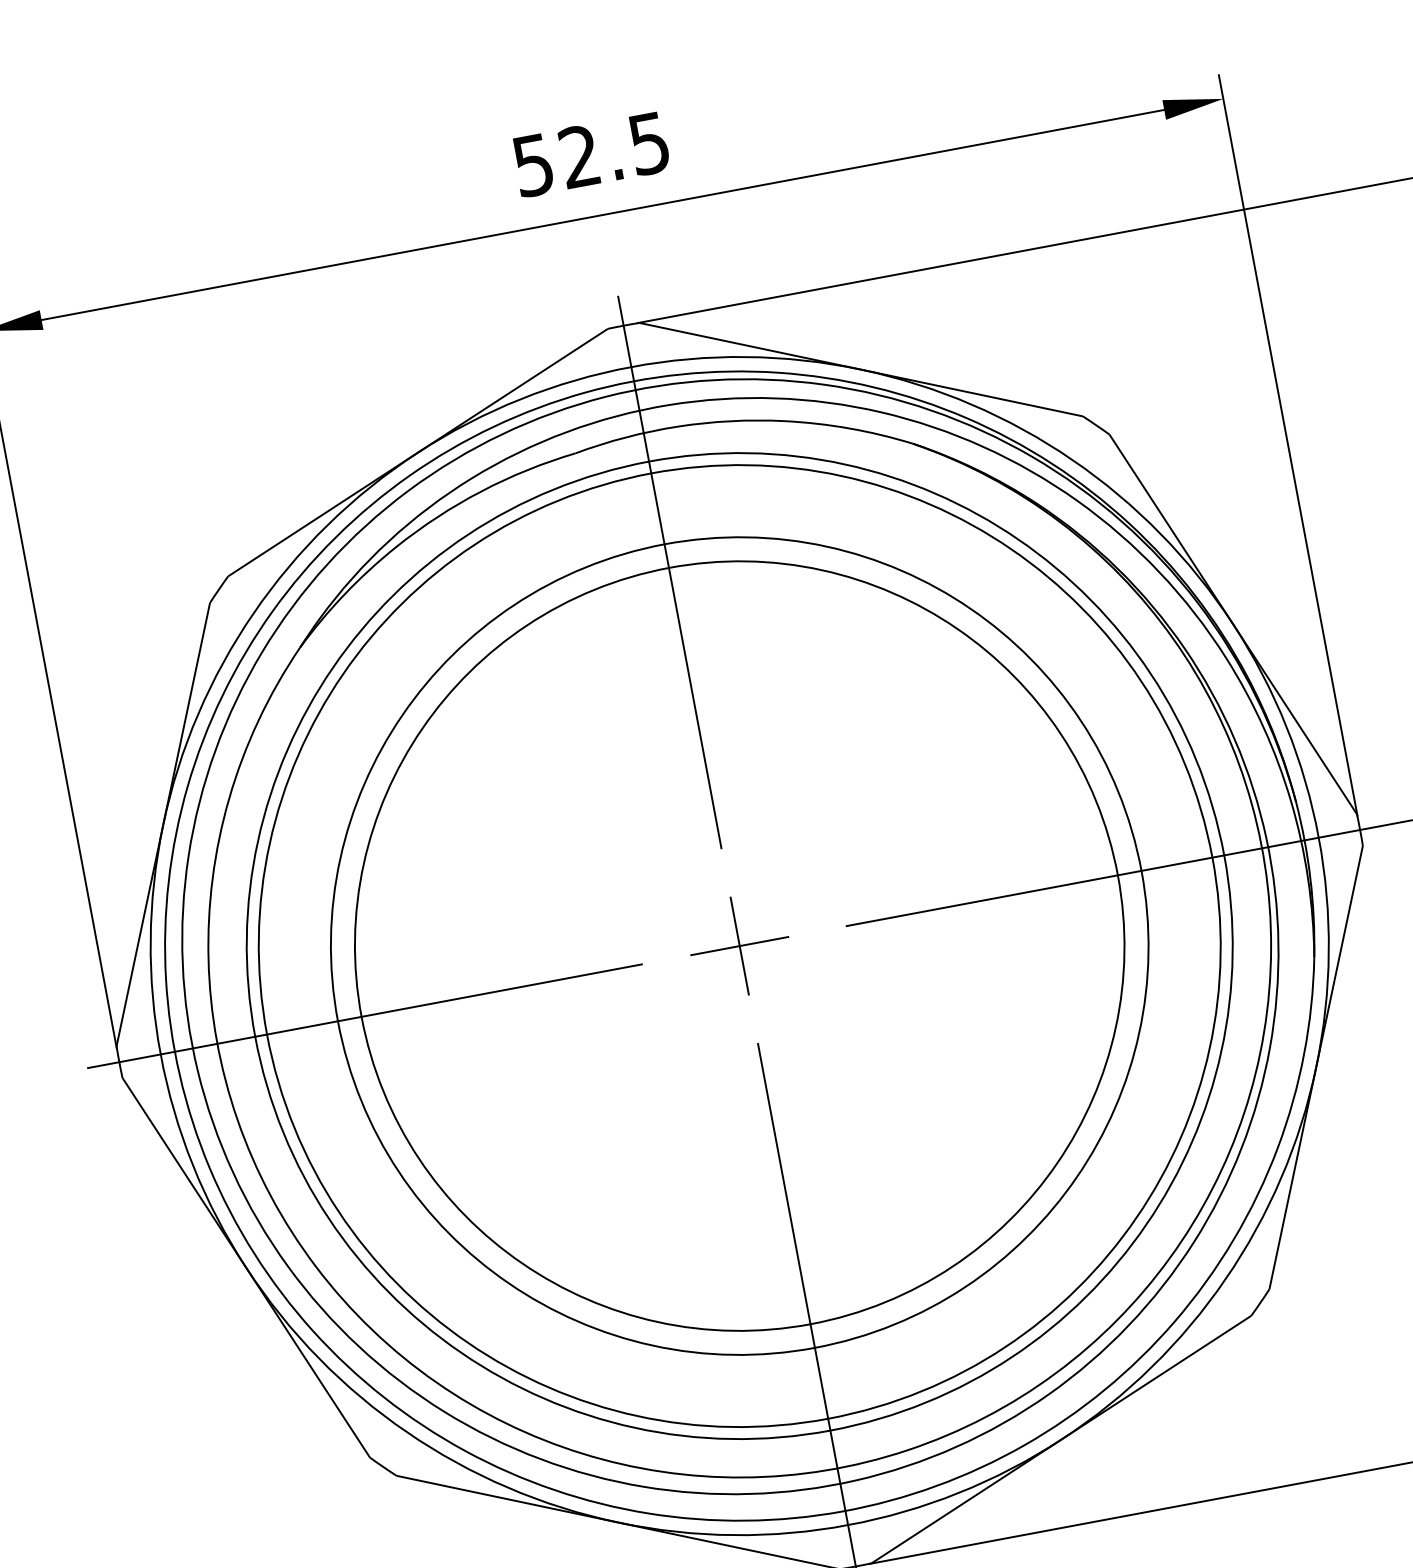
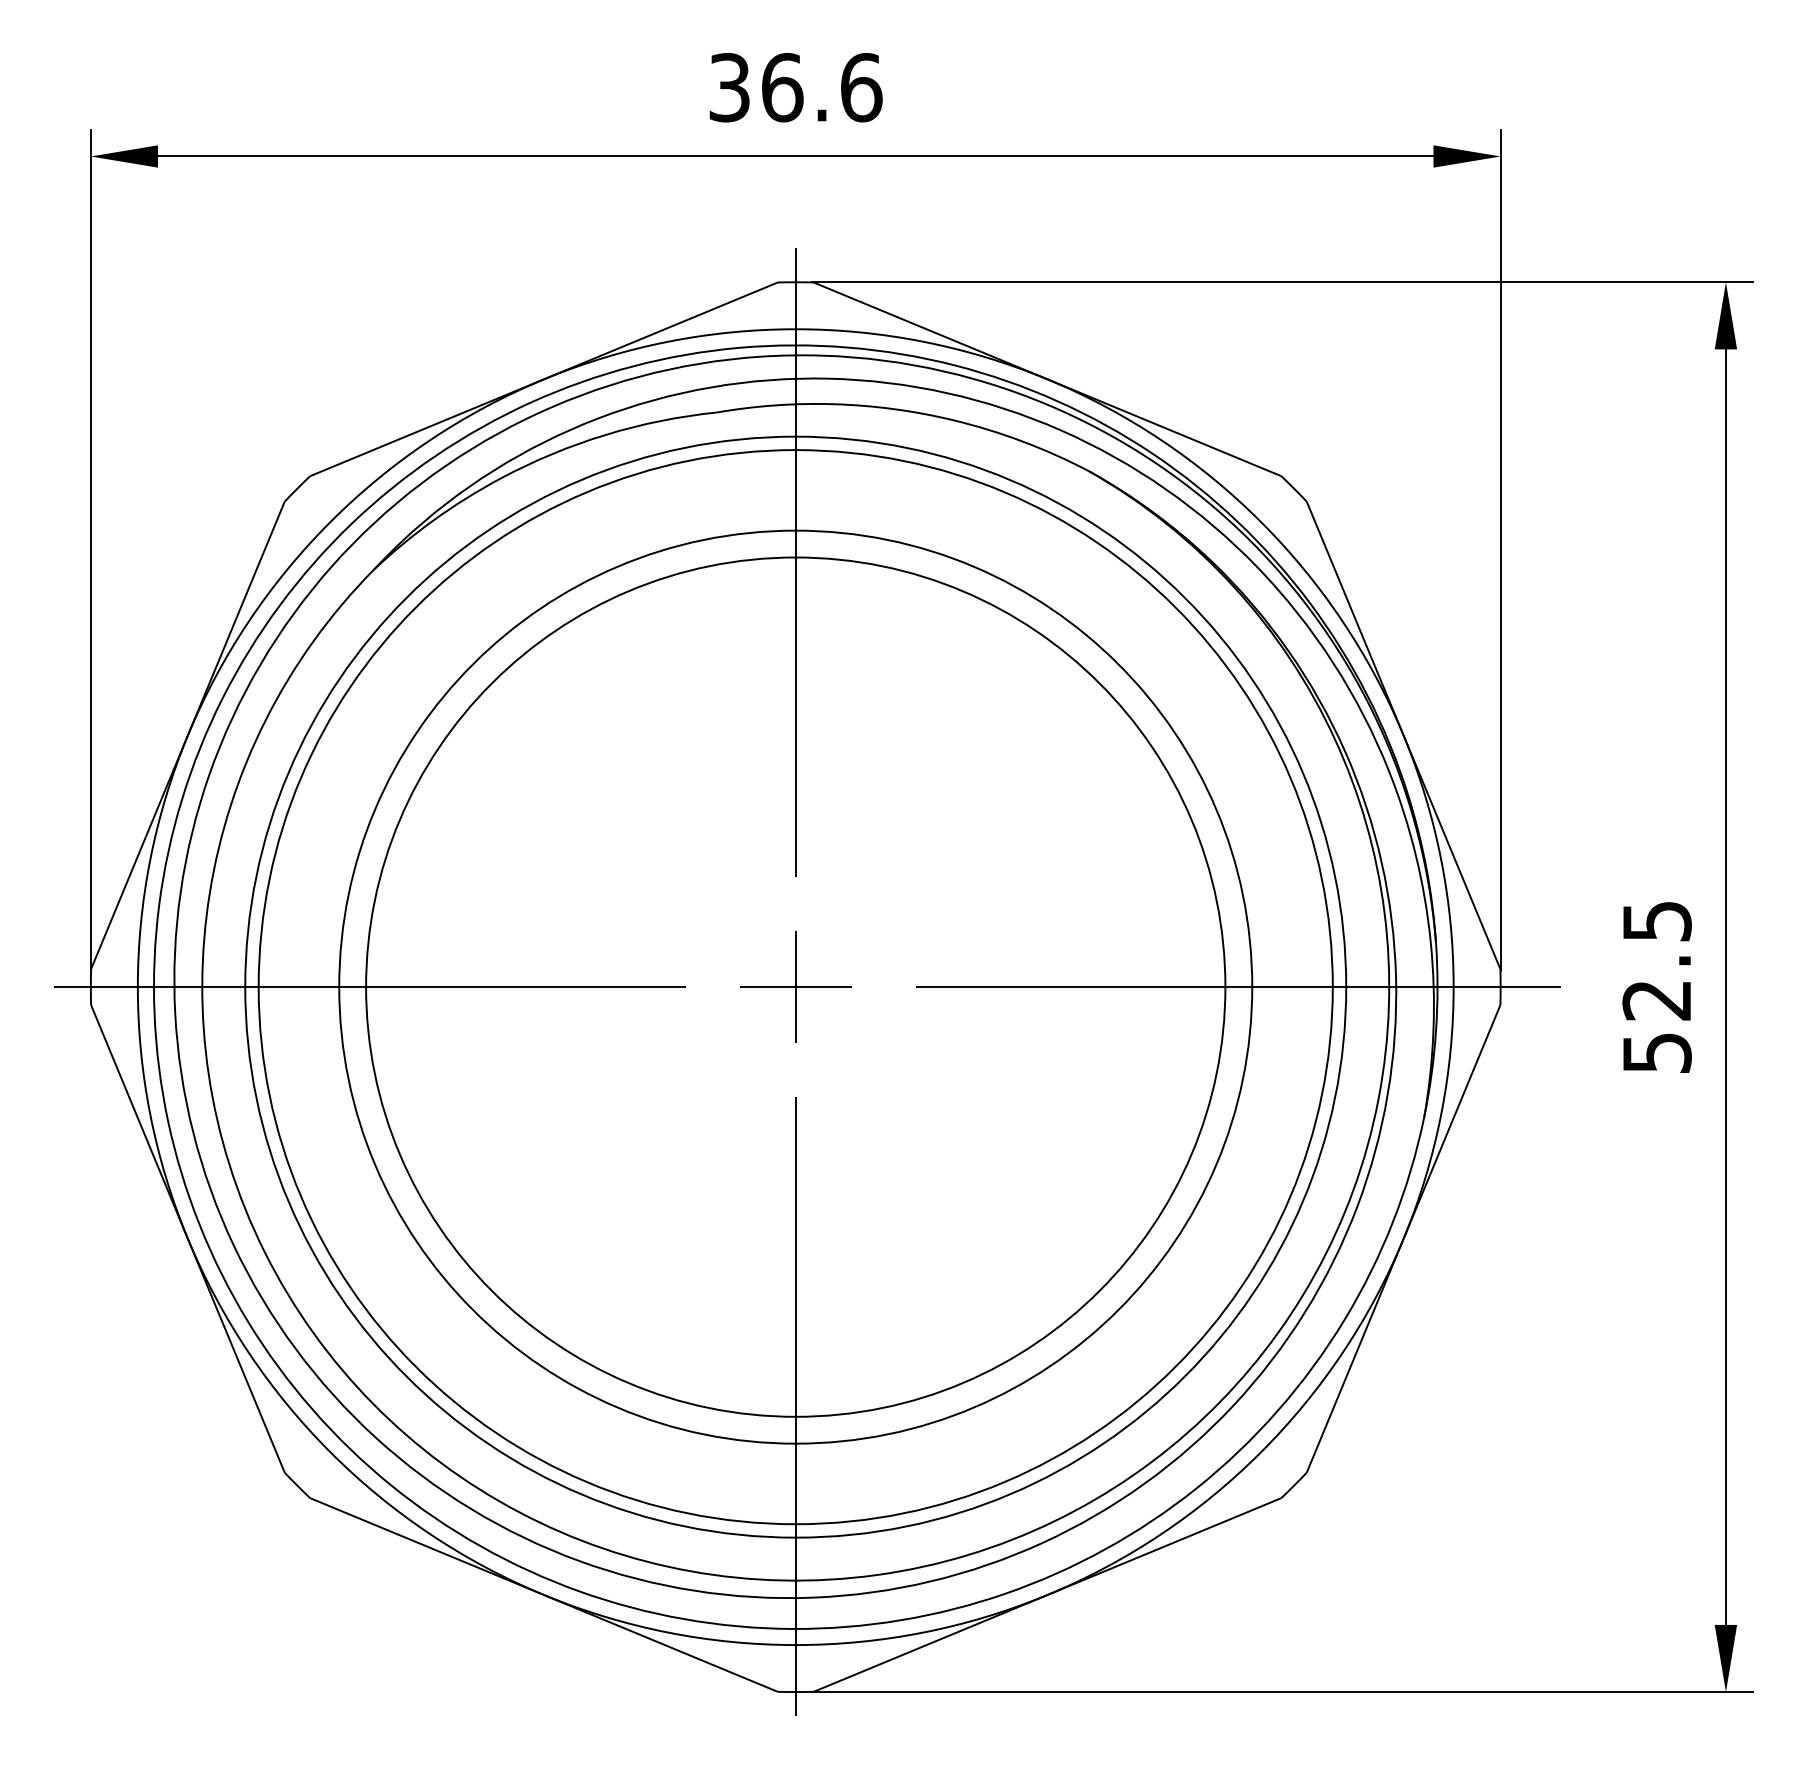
text: (592, 154) -> (796, 87), 52.5 -> 36.6

